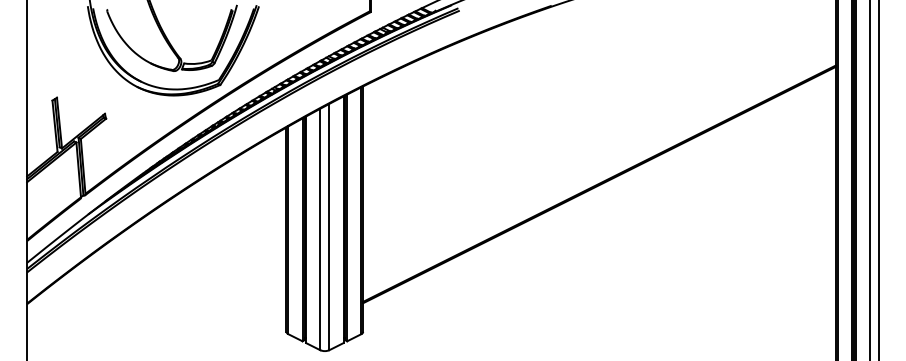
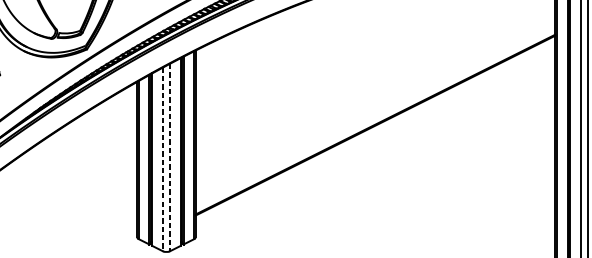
line: (329, 227) -> (170, 157), solid -> dashed
line: (320, 229) -> (163, 159), solid -> dashed

